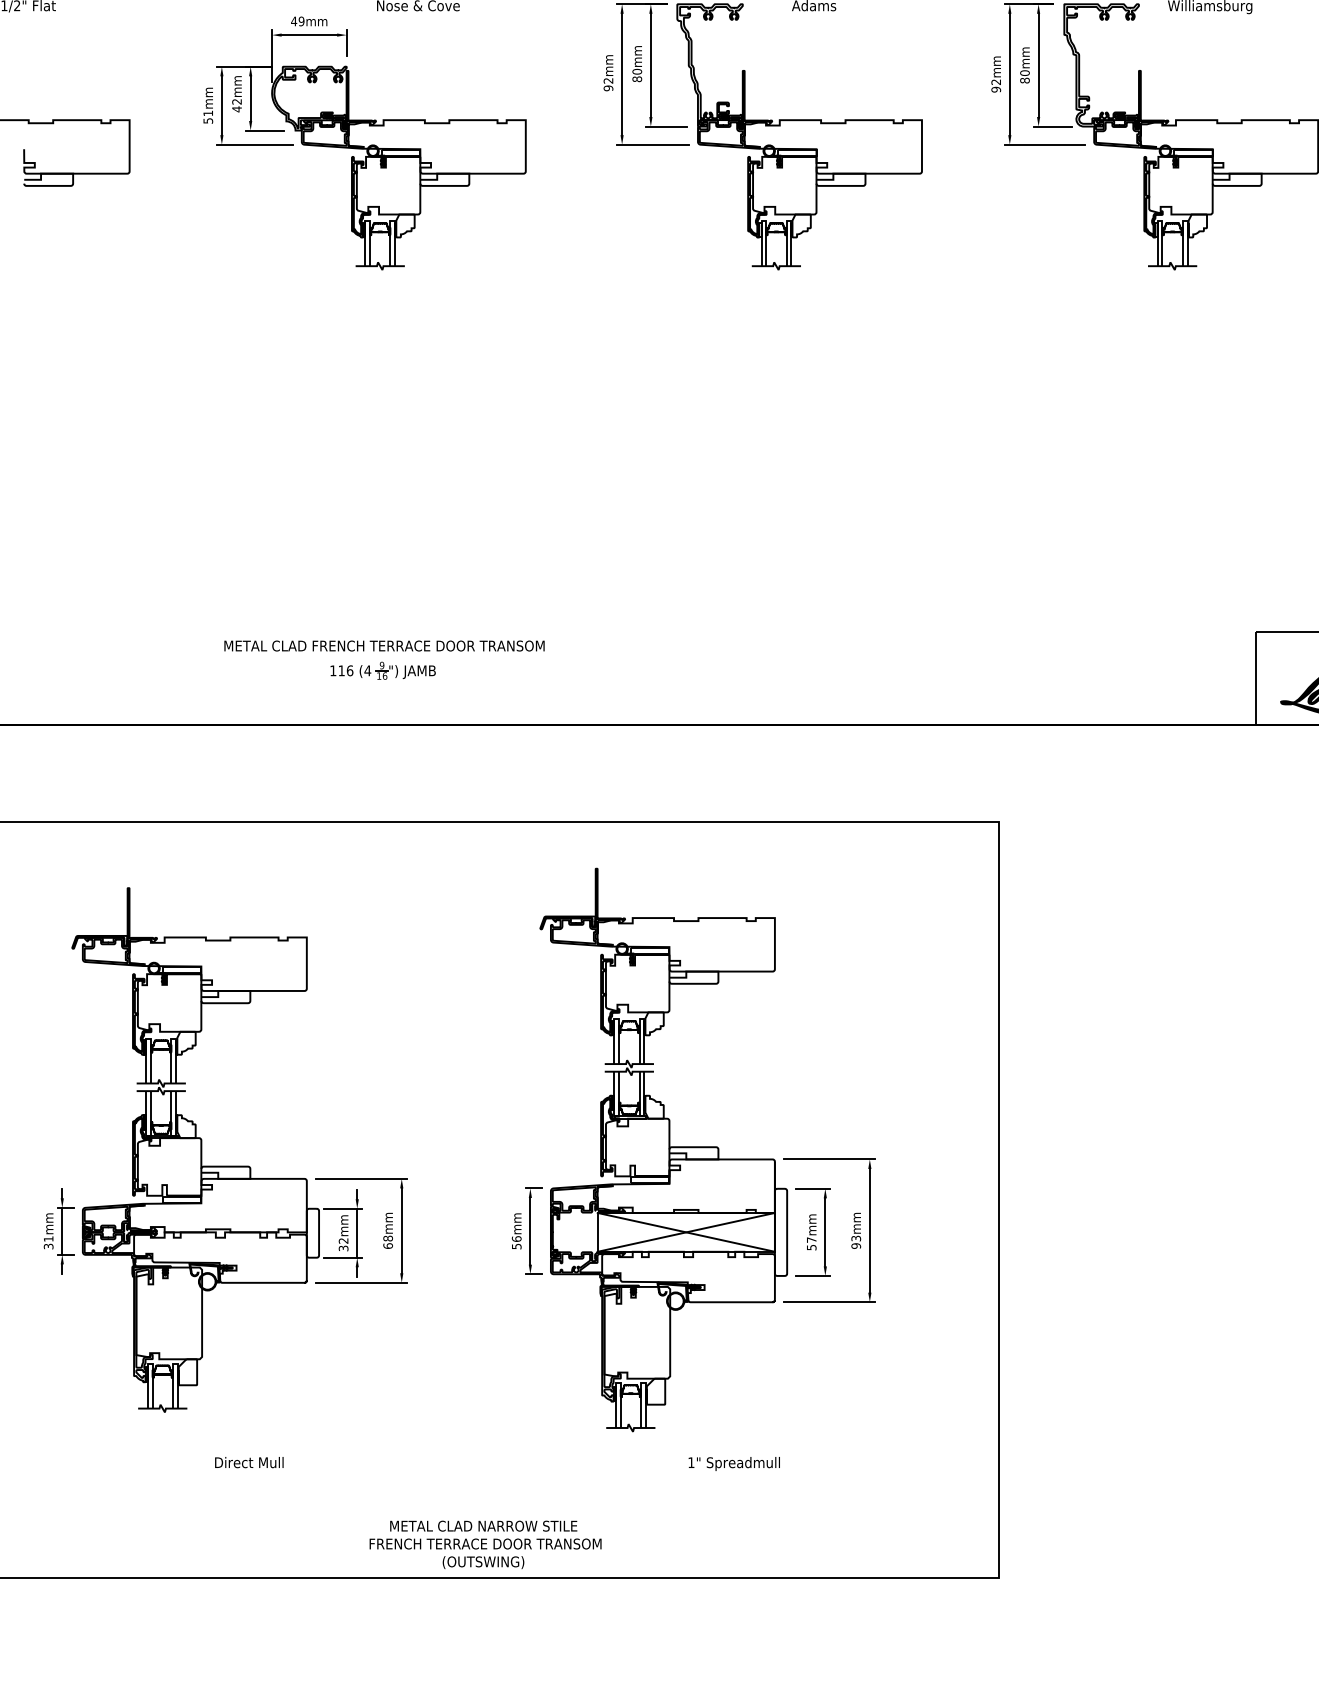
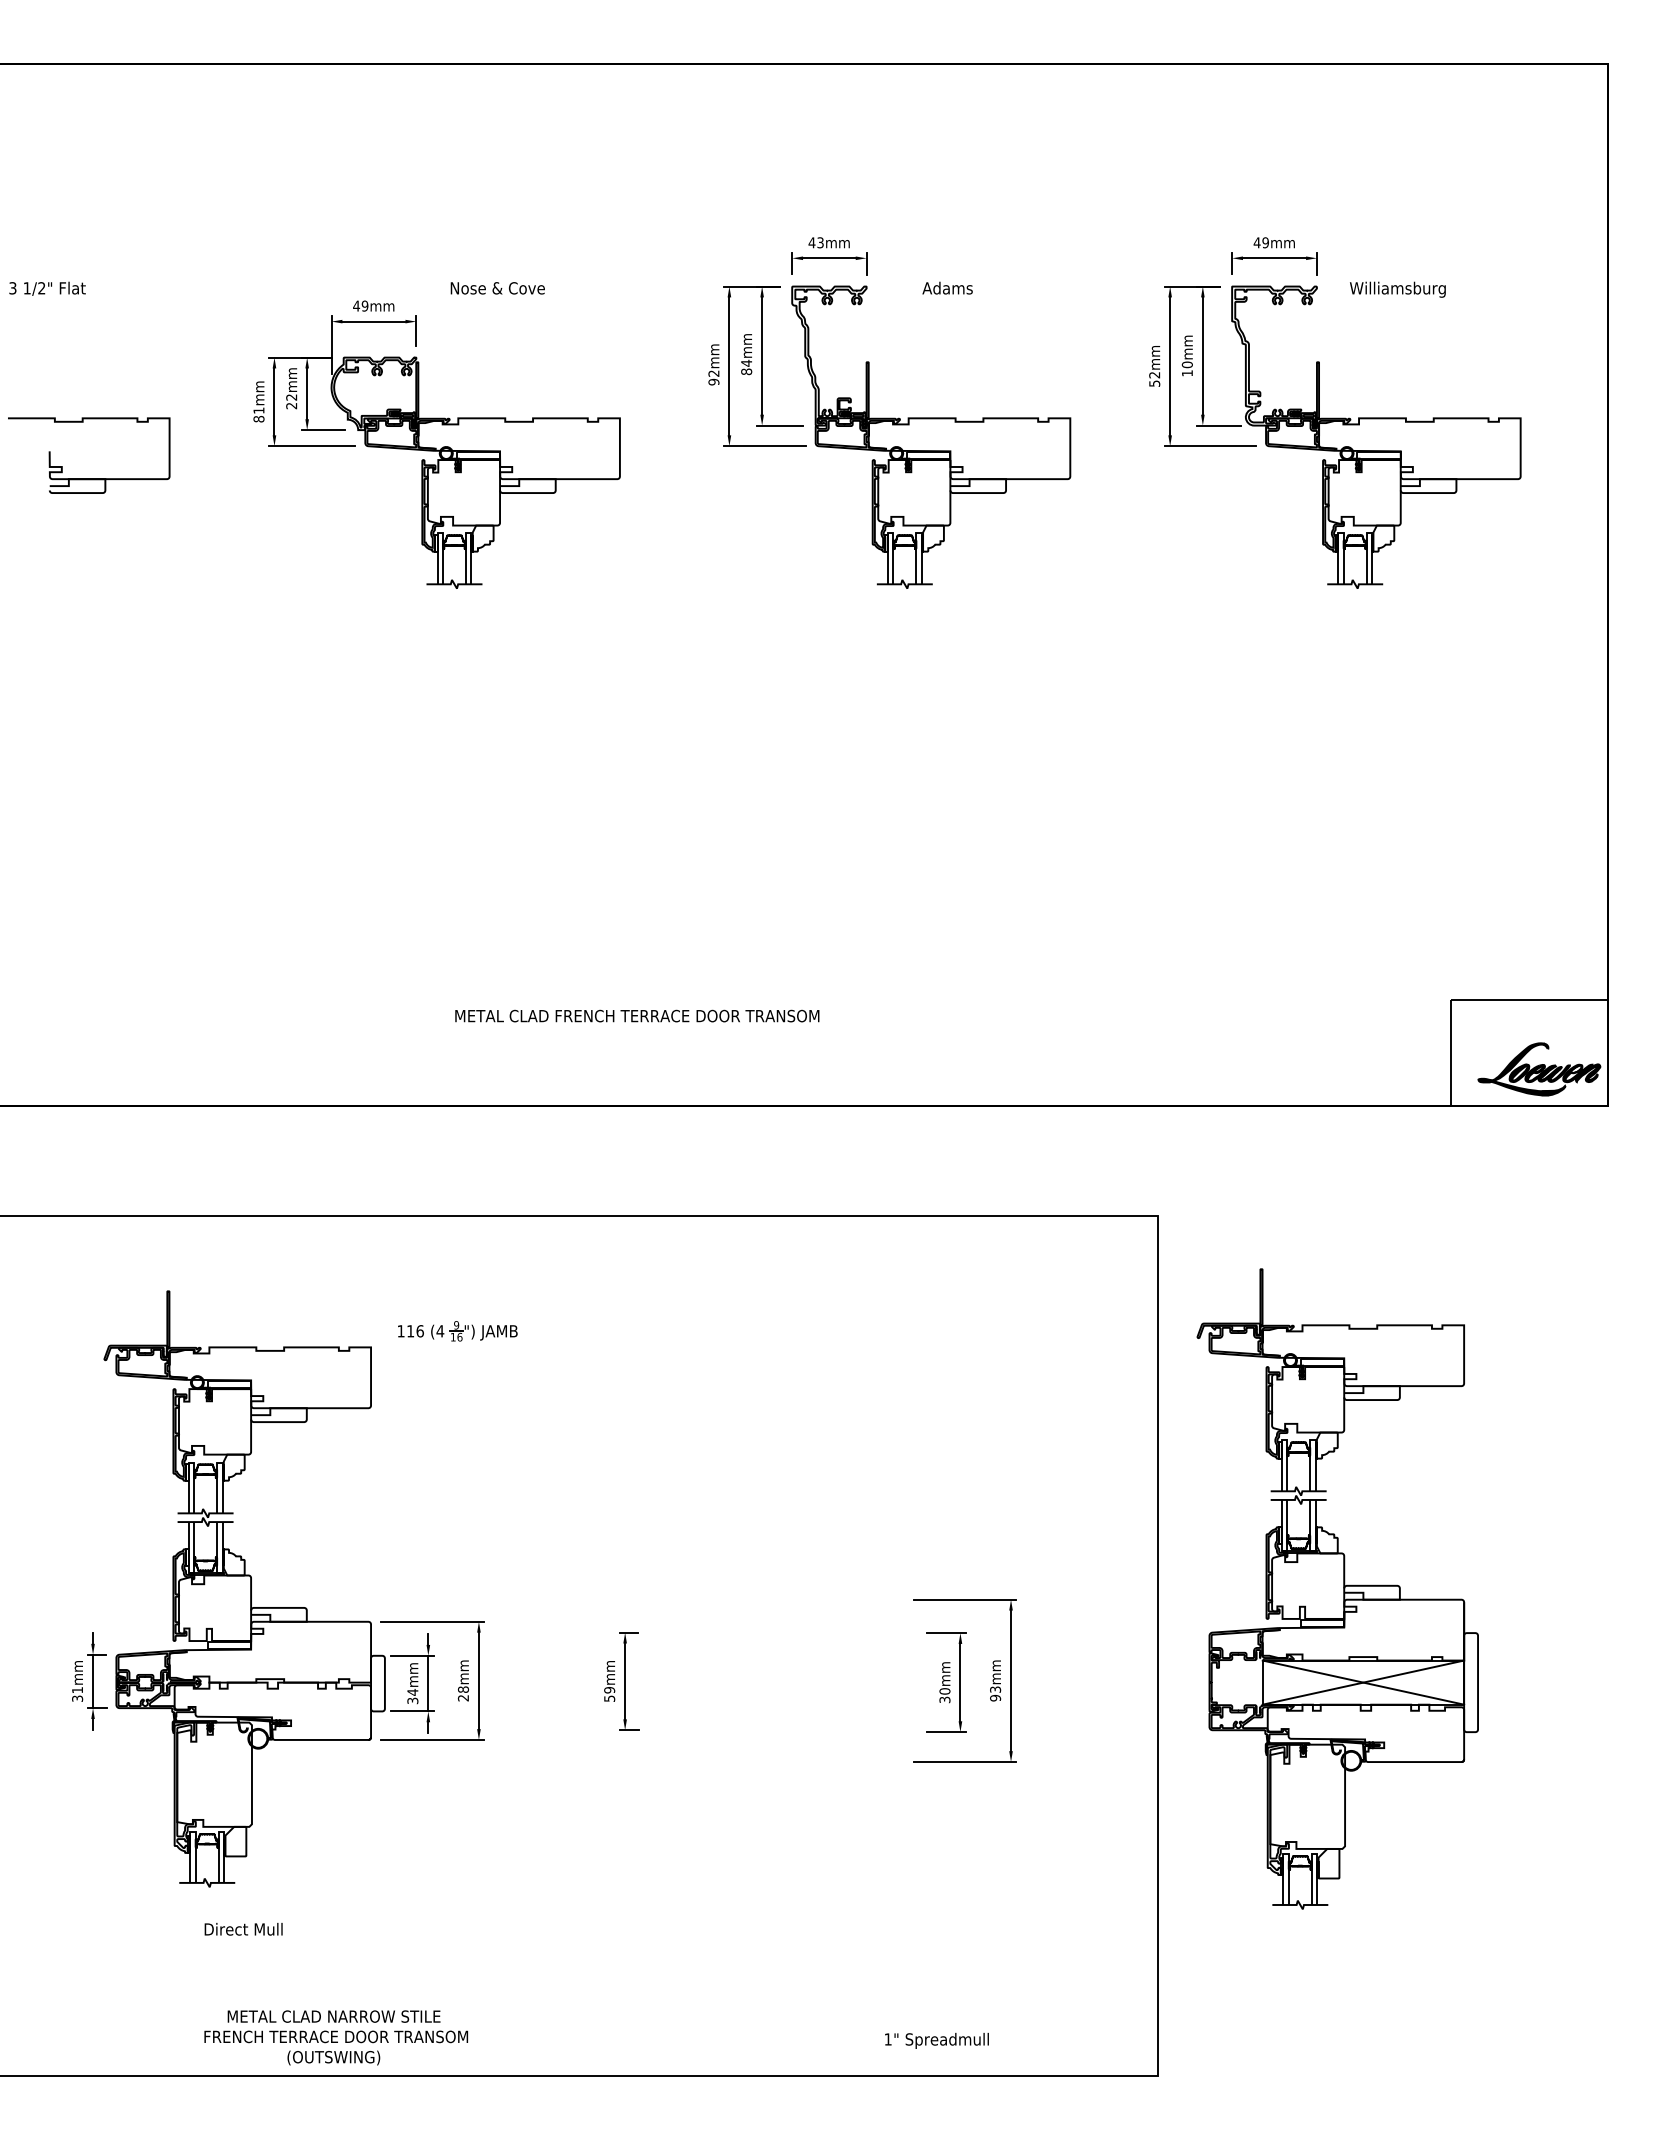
text: (637, 71) -> (746, 362), 80mm -> 84mm
text: (1024, 80) -> (1186, 373), 80mm -> 10mm
text: (996, 89) -> (1154, 383), 92mm -> 52mm
text: (236, 108) -> (291, 405), 42mm -> 22mm
text: (207, 120) -> (258, 418), 51mm -> 81mm
text: (384, 645) -> (637, 1015), moved
part: (382, 671) -> (457, 1331), moved
part: (663, 1149) -> (1337, 1588), moved
text: (516, 1238) -> (609, 1689), 56mm -> 59mm
text: (343, 1241) -> (412, 1692), 32mm -> 34mm
text: (811, 1243) -> (944, 1695), 57mm -> 30mm
text: (387, 1245) -> (462, 1697), 68mm -> 28mm
text: (249, 1462) -> (243, 1929), moved
text: (733, 1463) -> (936, 2040), moved
text: (484, 1544) -> (335, 2037), moved

